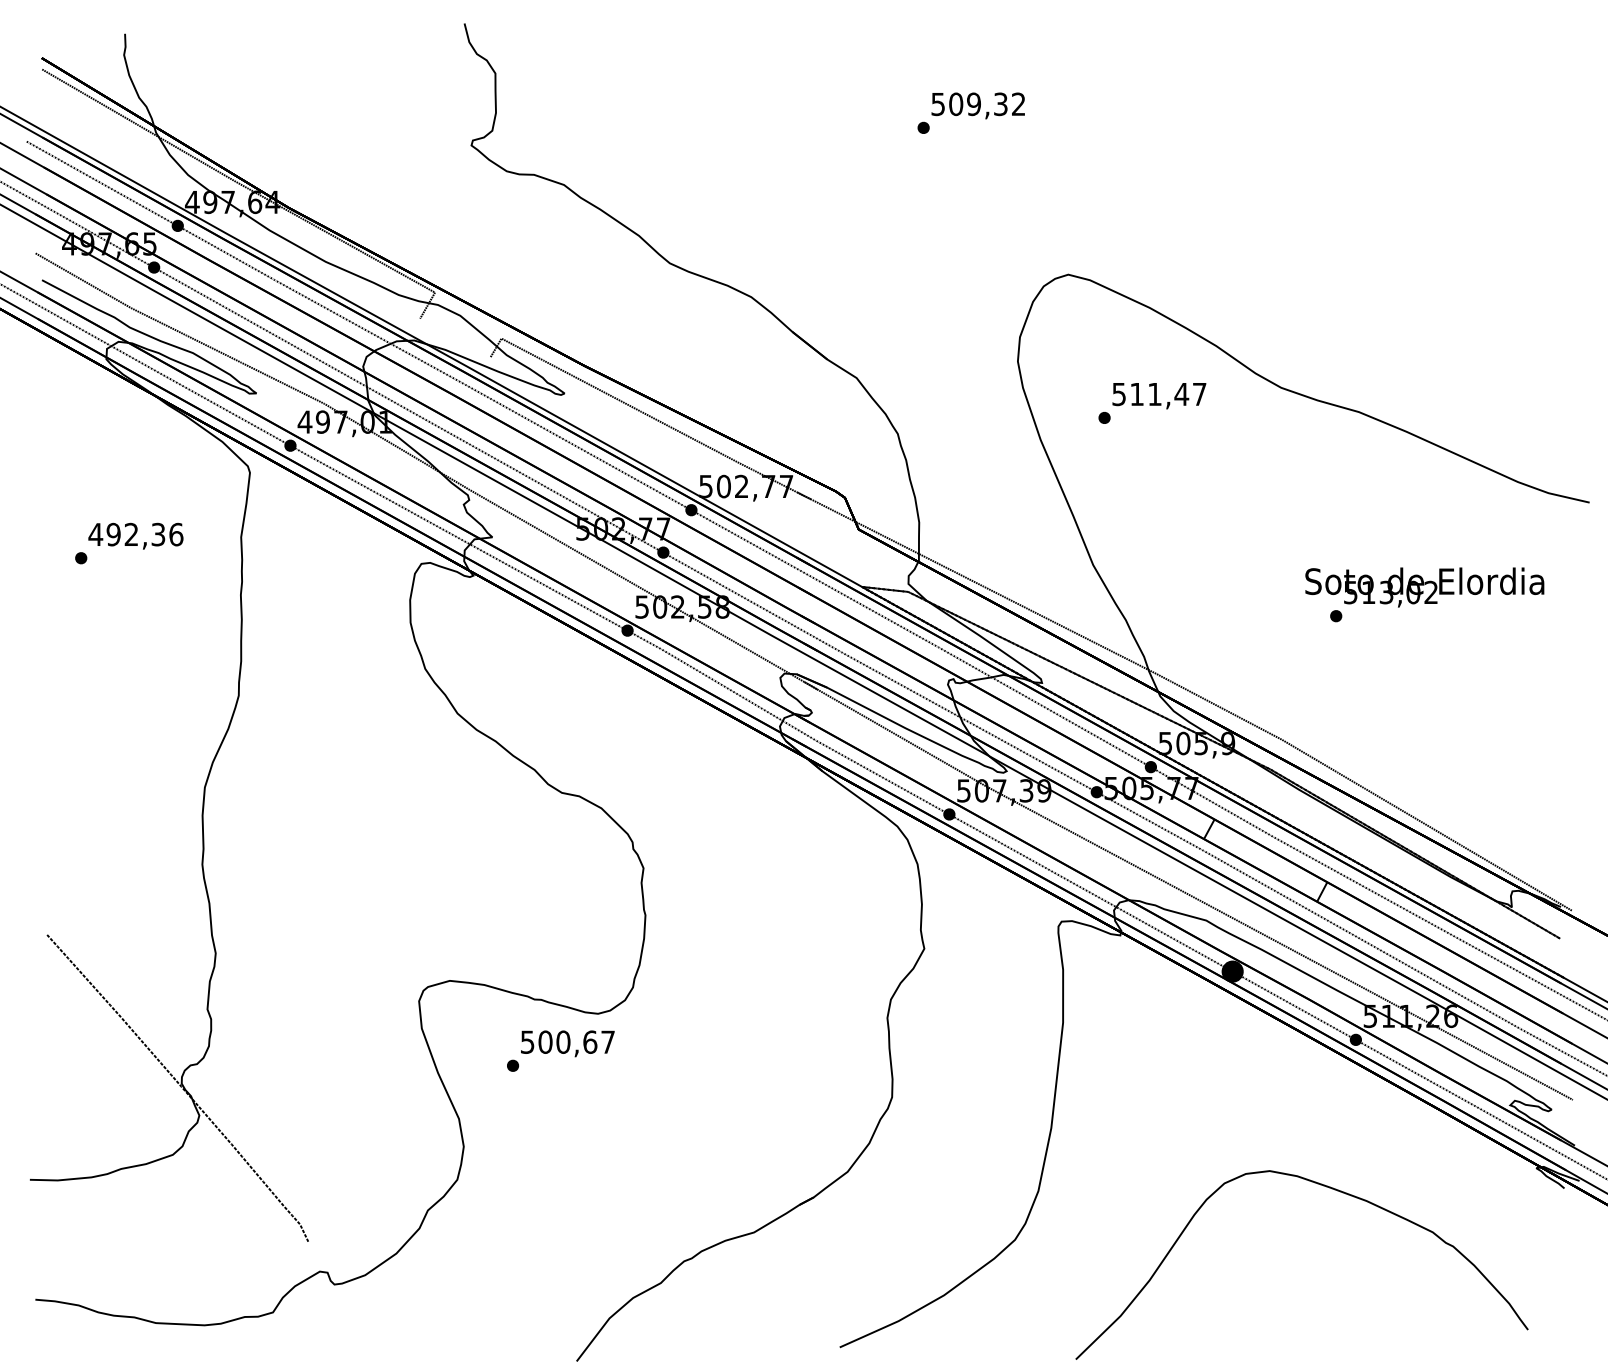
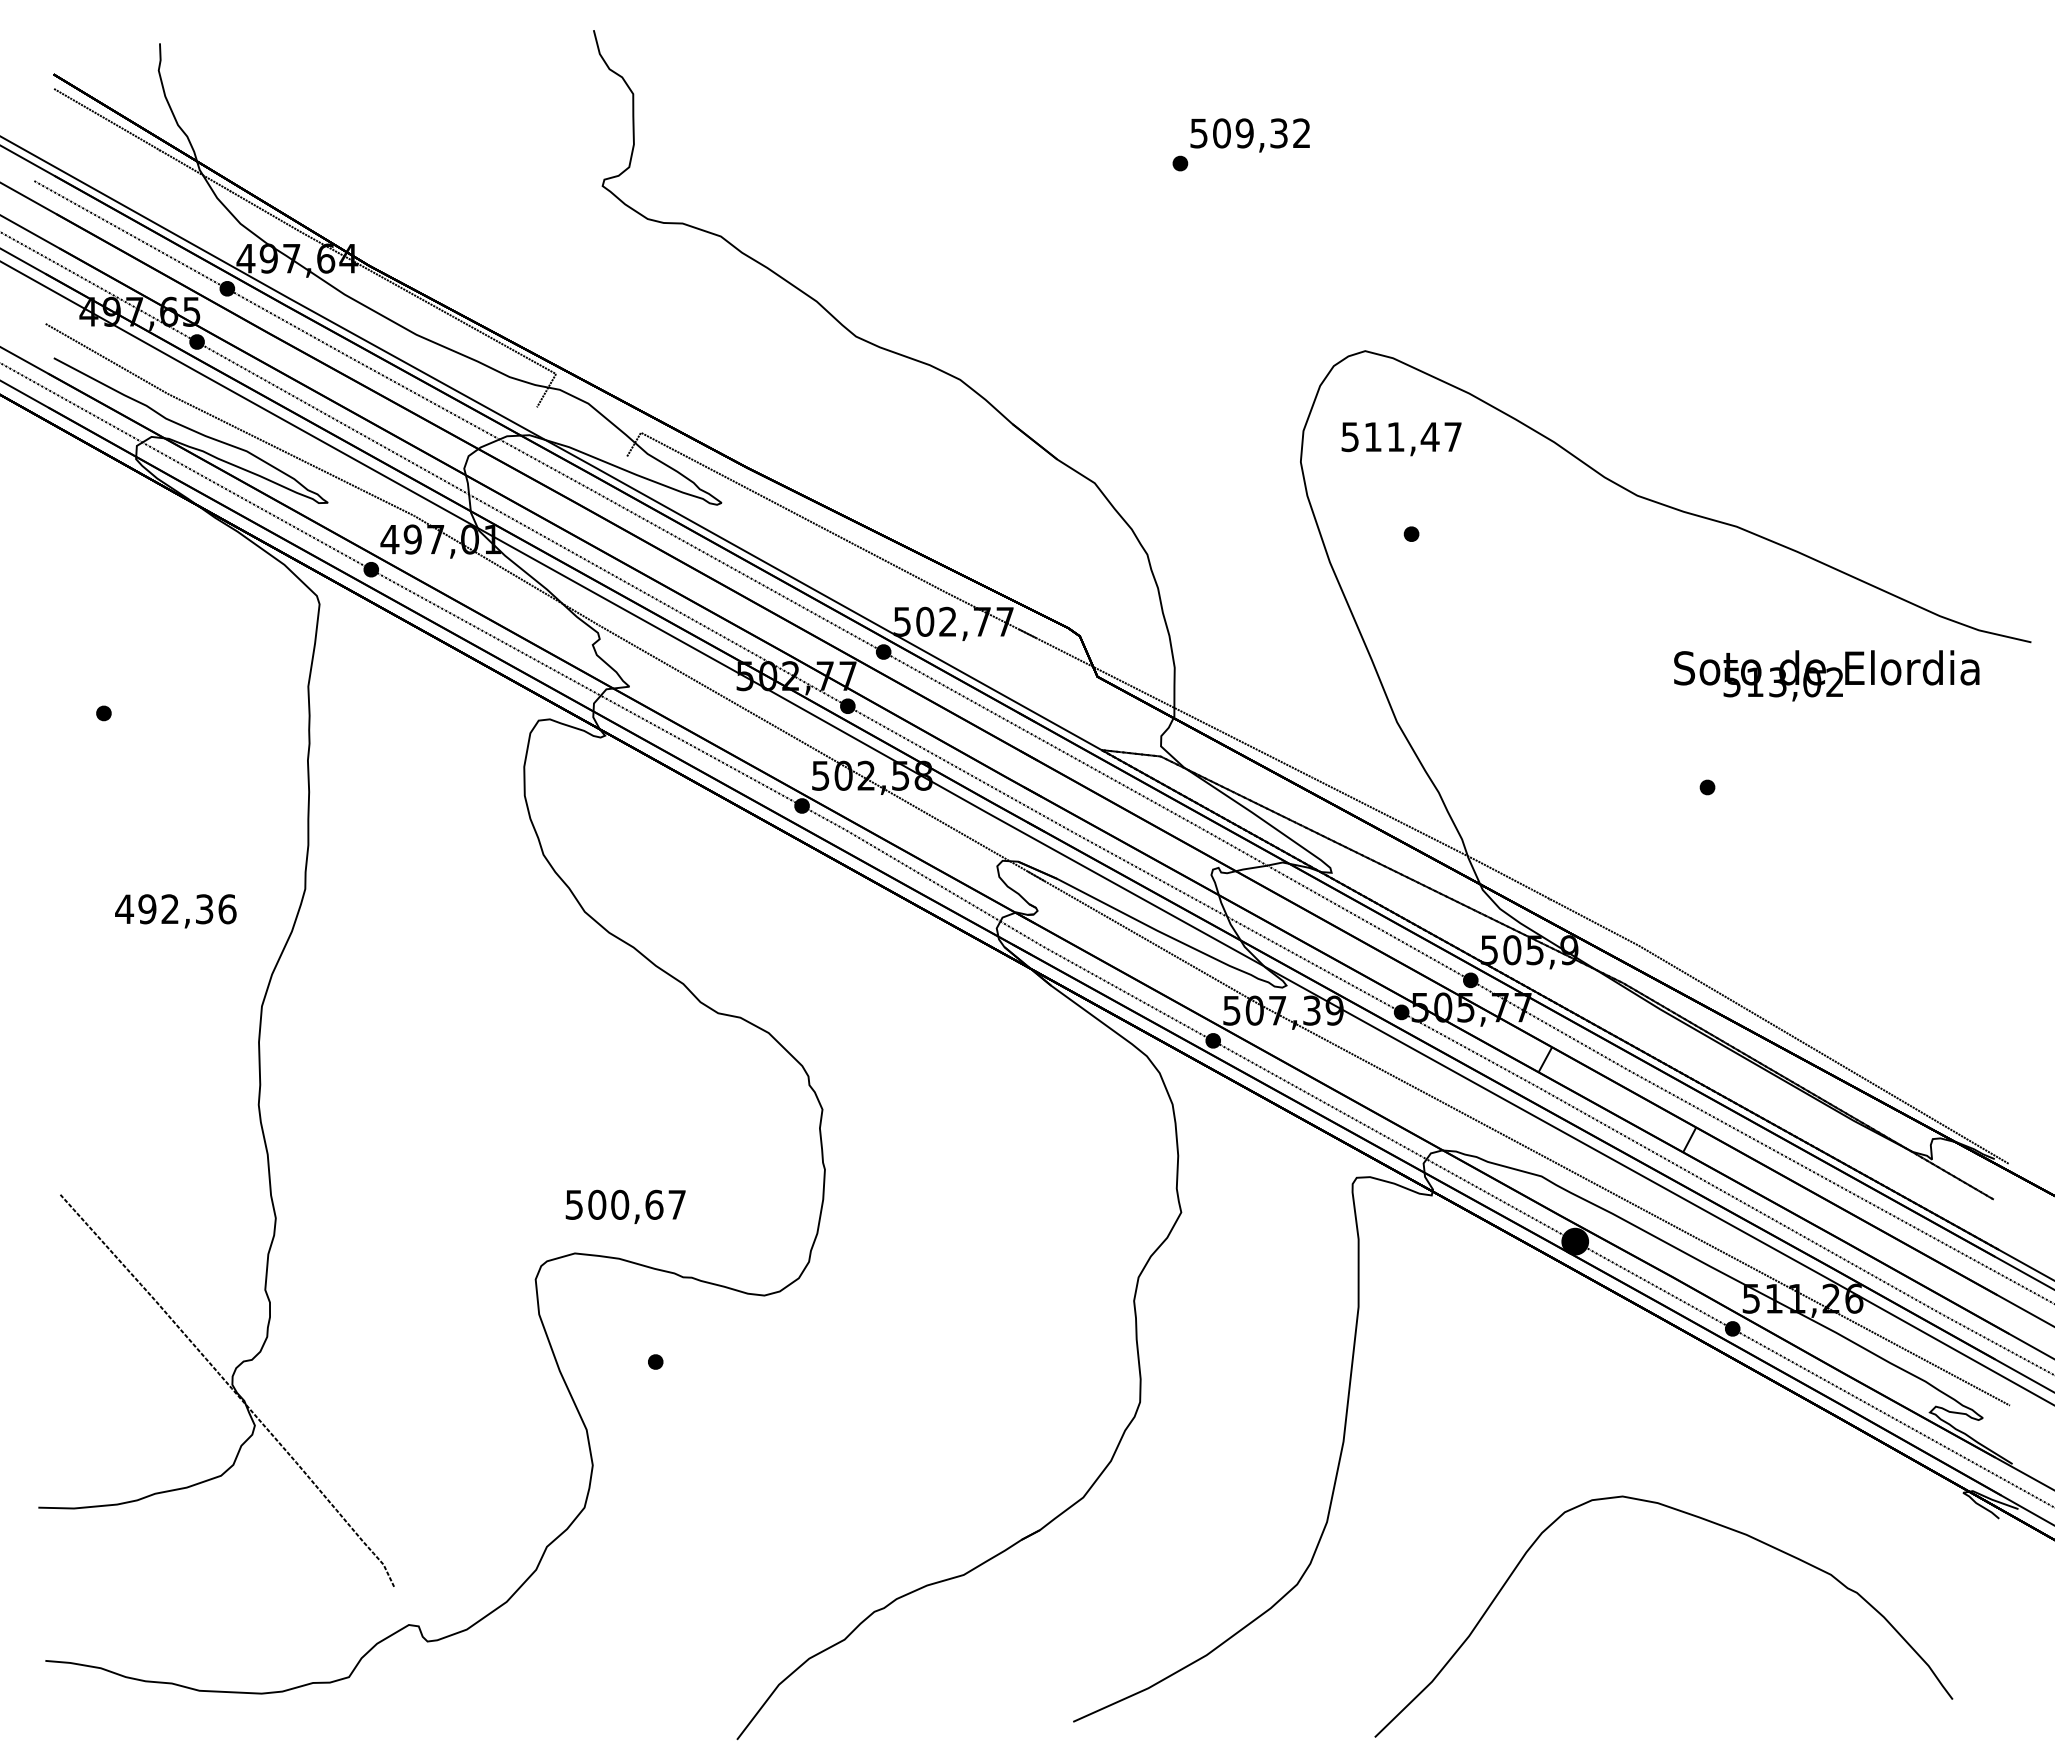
text: (1159, 396) -> (1401, 439), moved
text: (135, 536) -> (175, 911), moved
text: (1424, 587) -> (1826, 675), moved
text: (567, 1043) -> (625, 1206), moved

